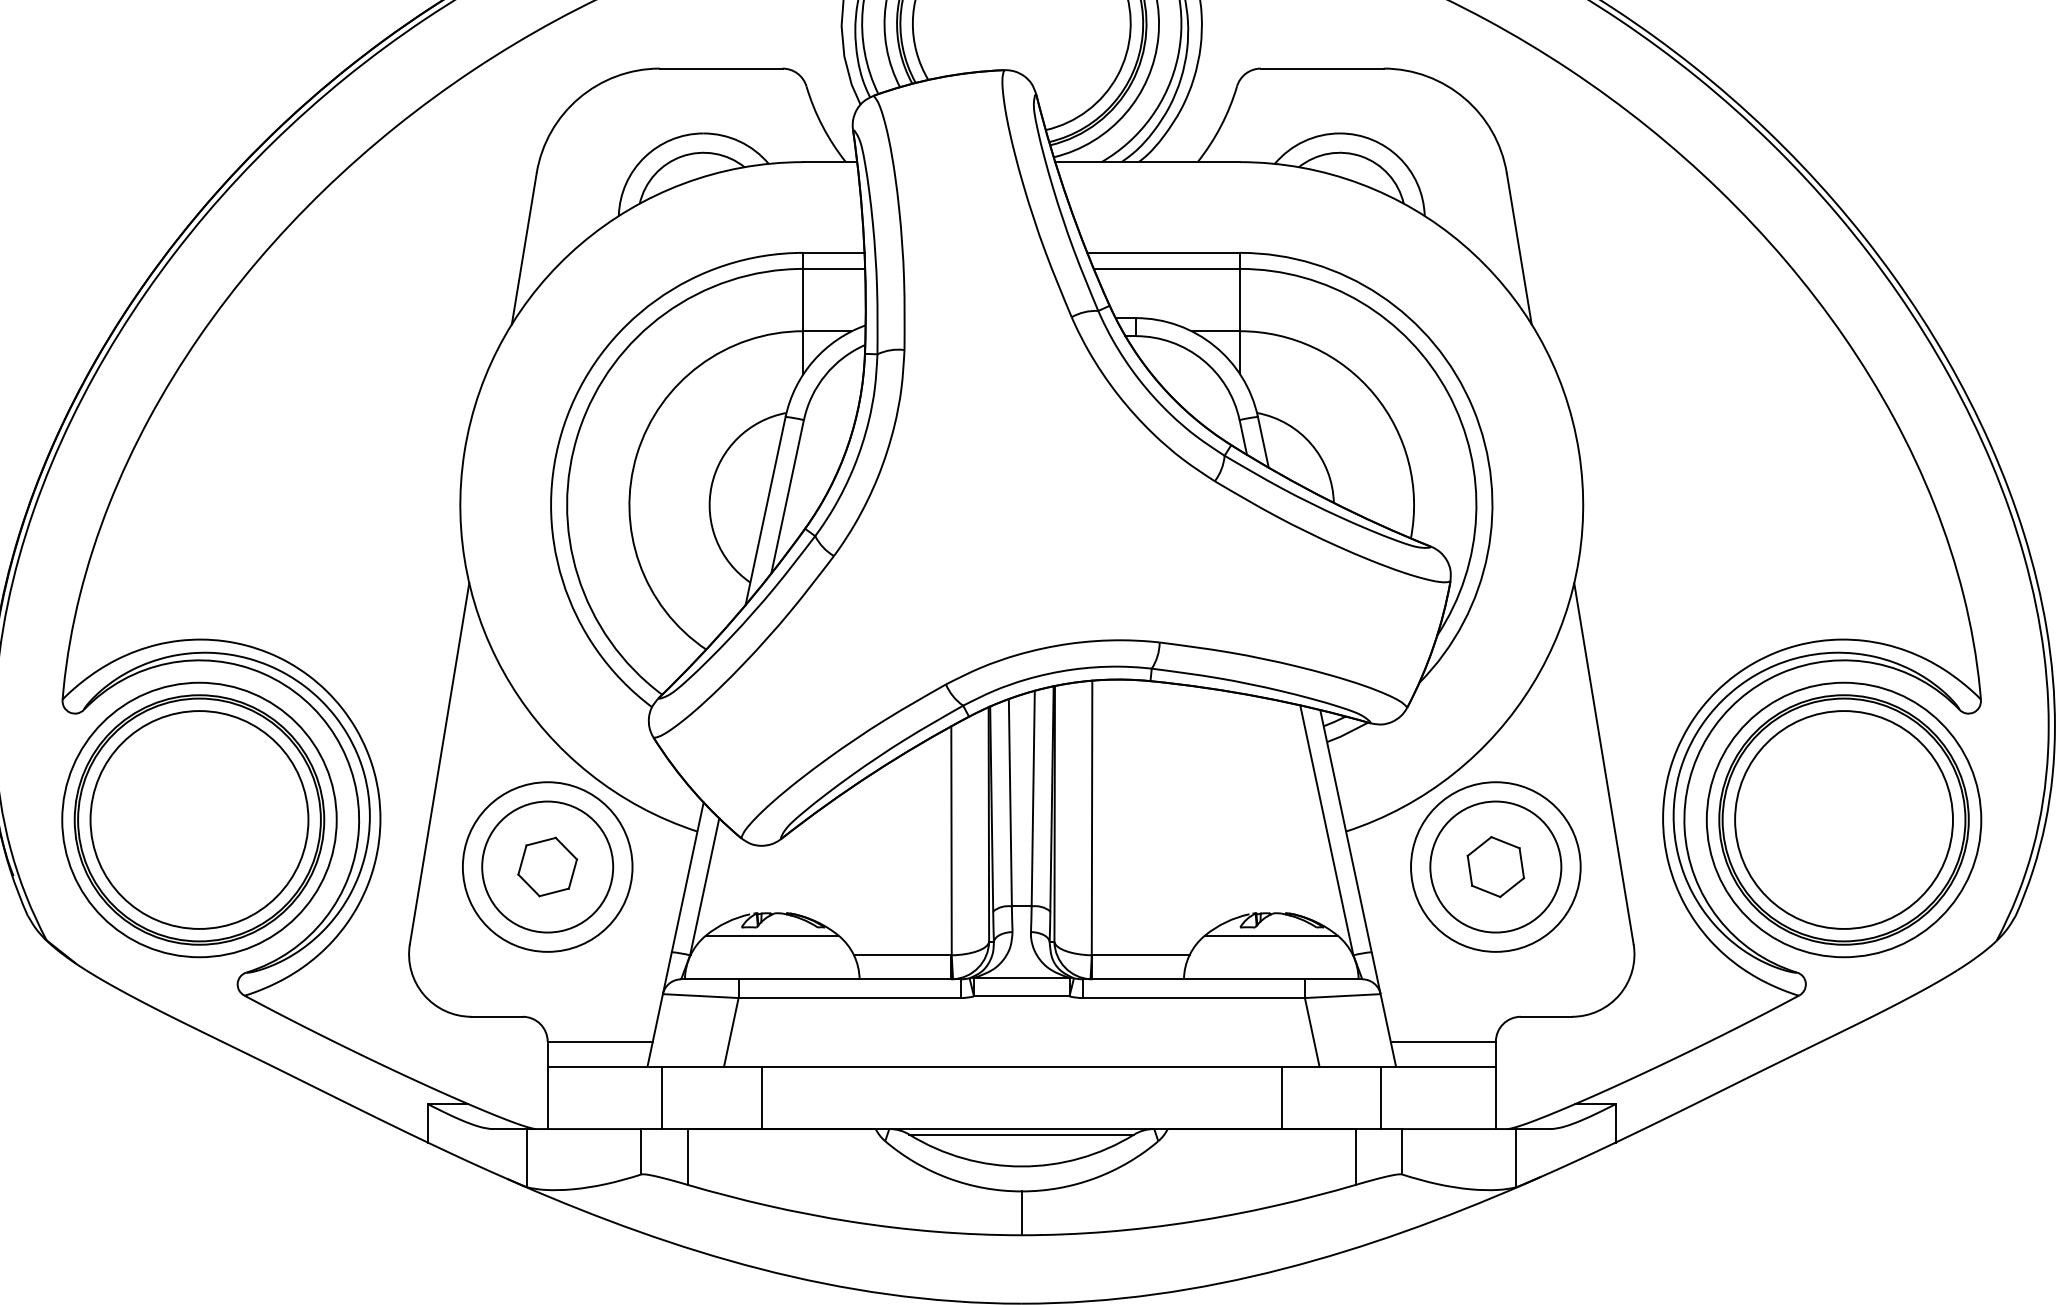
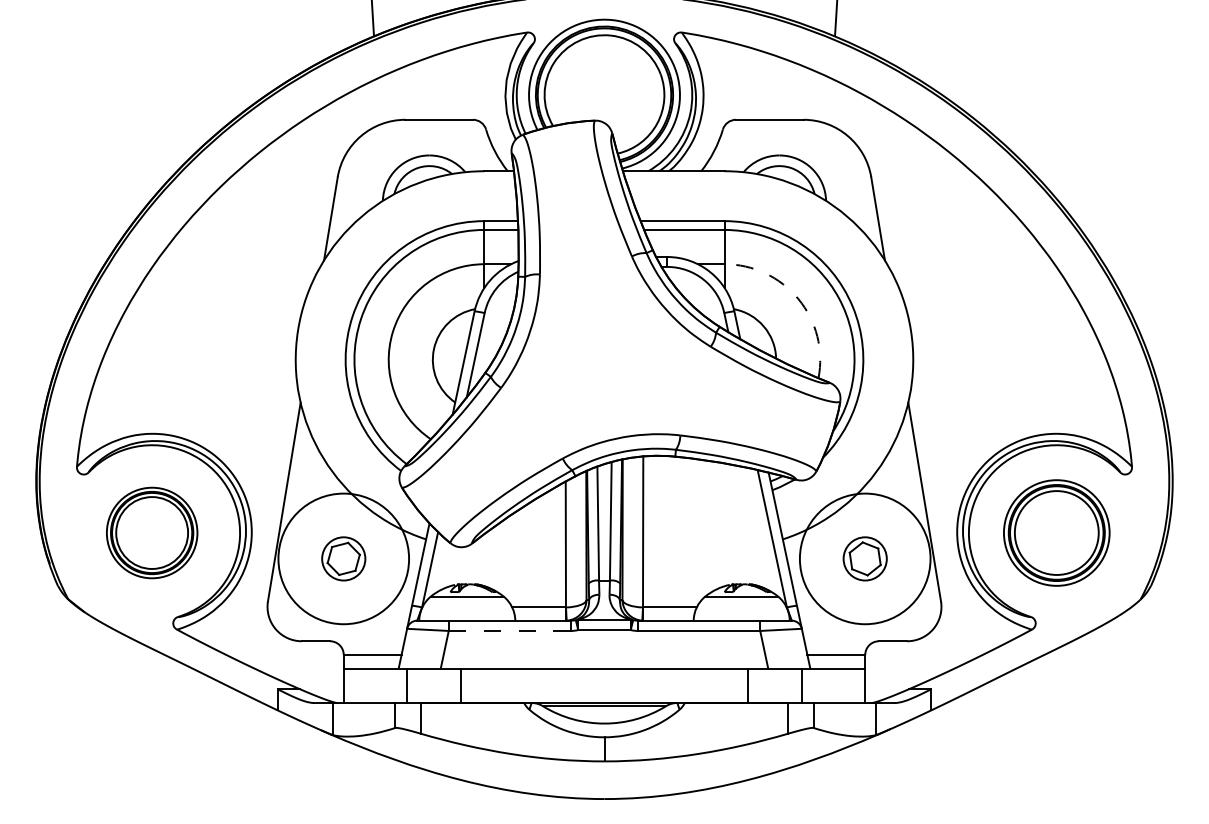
arc: (1374, 395) -> (798, 299), solid -> dashed
part: (198, 819) -> (151, 532), size x0.6
part: (1843, 819) -> (1056, 532), size x0.7
circle: (547, 866) -> (343, 558), size x0.6
circle: (547, 866) -> (343, 558), size x1.4
circle: (1494, 866) -> (864, 558), size x1.4
circle: (1496, 866) -> (865, 558), size x0.6
line: (849, 997) -> (509, 630), solid -> dashed

